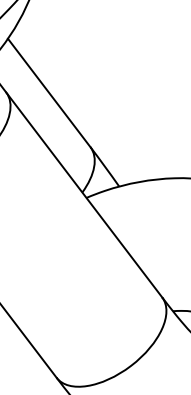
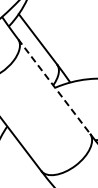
line: (85, 195) -> (54, 86), solid -> dashed

